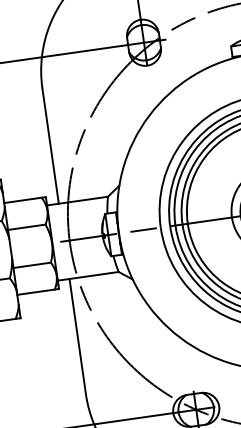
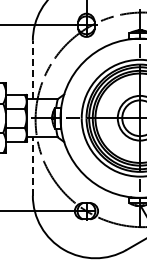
line: (49, 145) -> (32, 69), solid -> dashed
line: (77, 336) -> (32, 166), solid -> dashed

